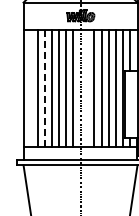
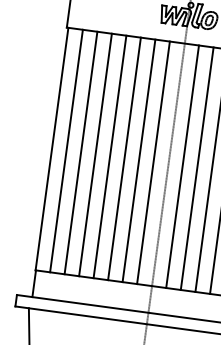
line: (31, 87) -> (67, 149), added
line: (87, 87) -> (183, 165), added
line: (45, 88) -> (95, 155), dashed -> solid

